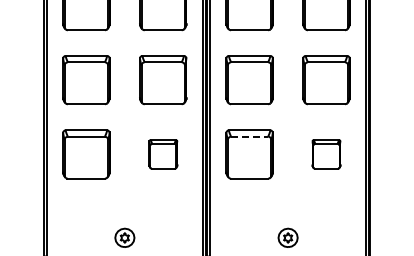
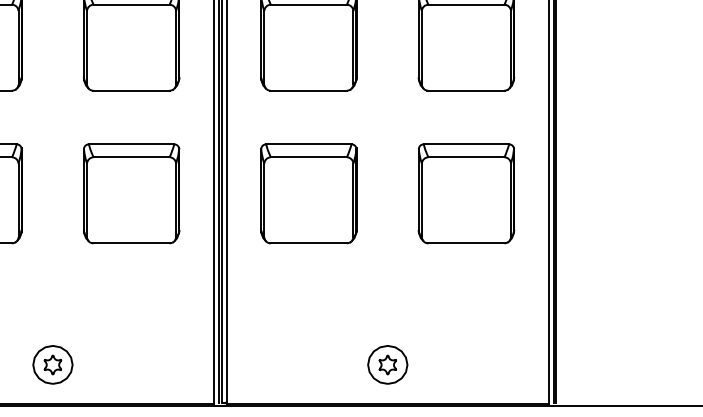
line: (249, 136) -> (308, 156), dashed -> solid
part: (163, 154) -> (132, 193), size x1.67
part: (326, 154) -> (466, 193), size x1.67

